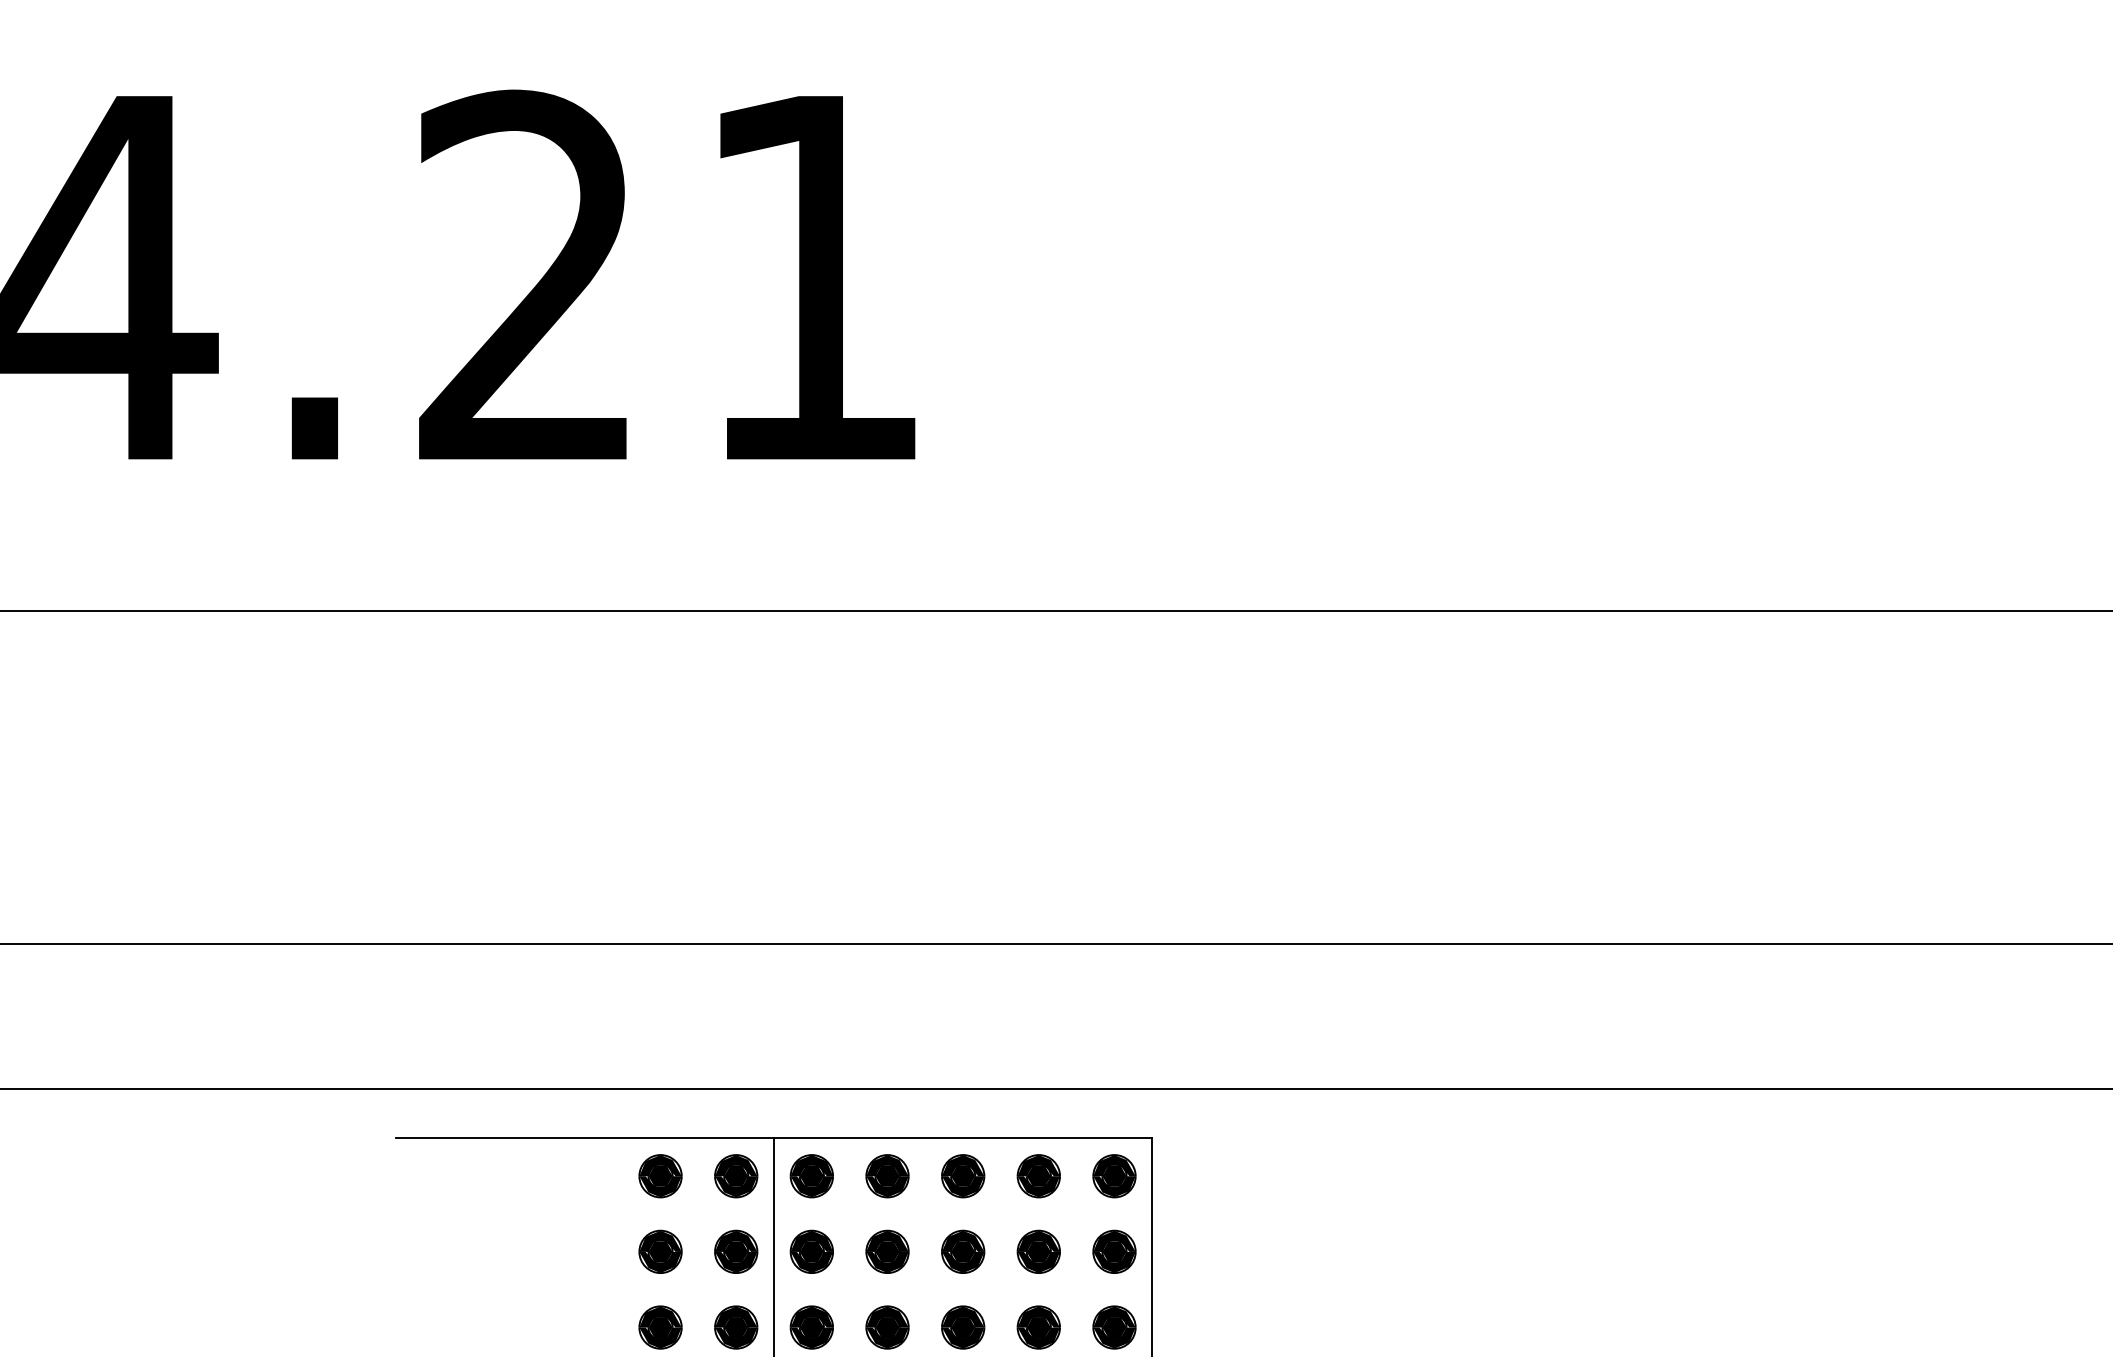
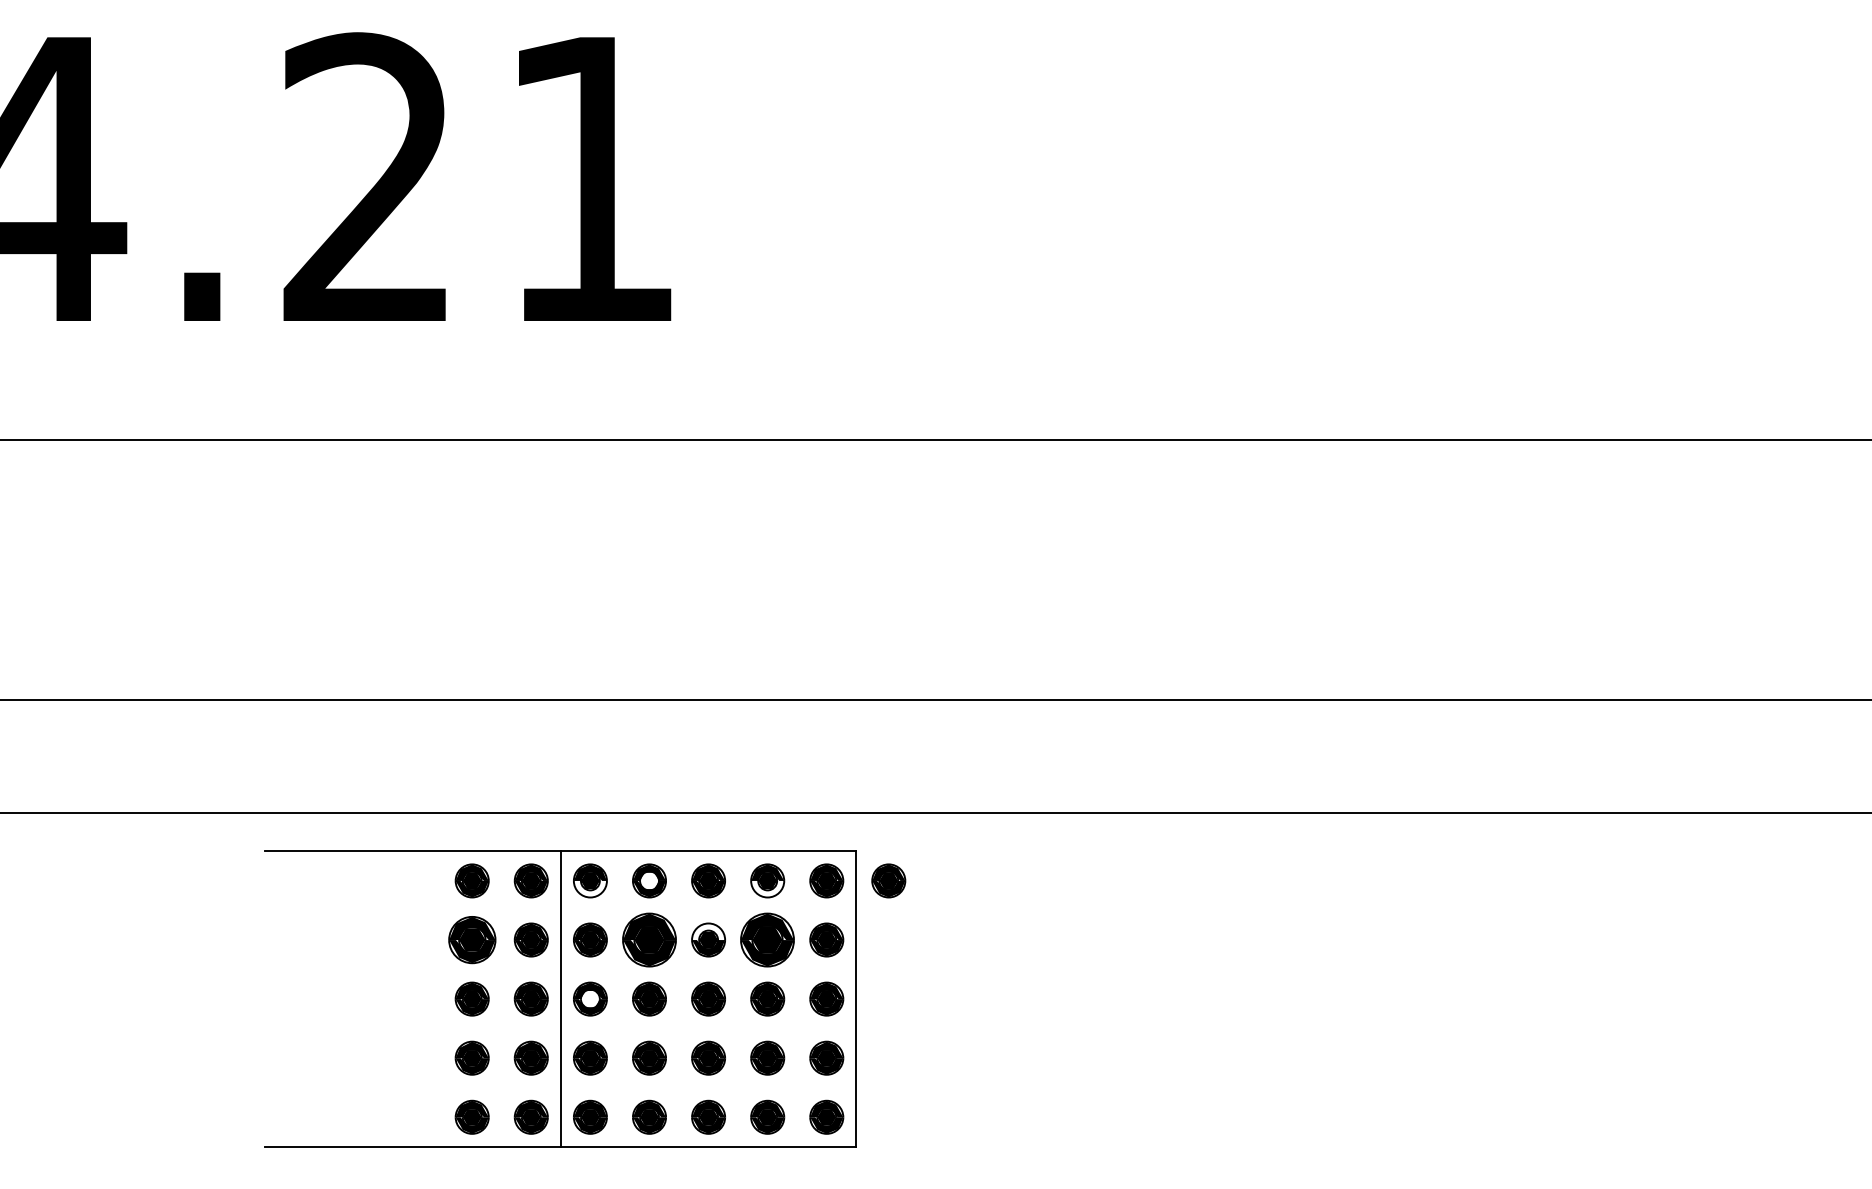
fill: (887, 1175) -> (649, 880), removed
part: (1193, 1175) -> (888, 880), added
fill: (810, 1185) -> (589, 888), removed
fill: (1038, 1185) -> (767, 888), removed
fill: (963, 1240) -> (708, 931), removed
part: (659, 1251) -> (471, 939), size x1.4
part: (887, 1251) -> (649, 939), size x1.6
part: (1038, 1251) -> (767, 939), size x1.6
fill: (810, 1326) -> (589, 998), removed

